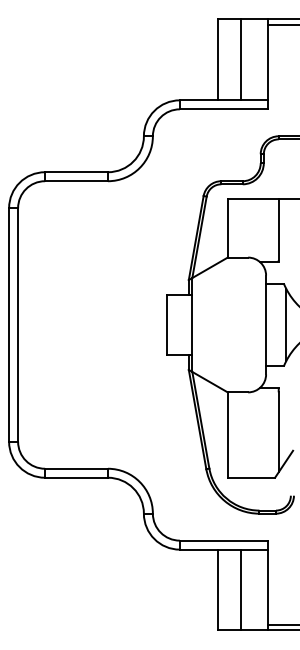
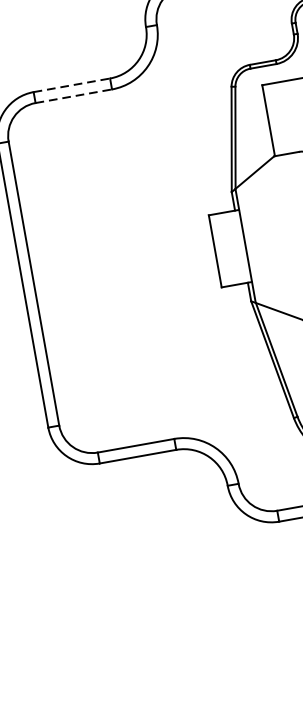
line: (77, 172) -> (73, 85), solid -> dashed
line: (77, 181) -> (75, 96), solid -> dashed

